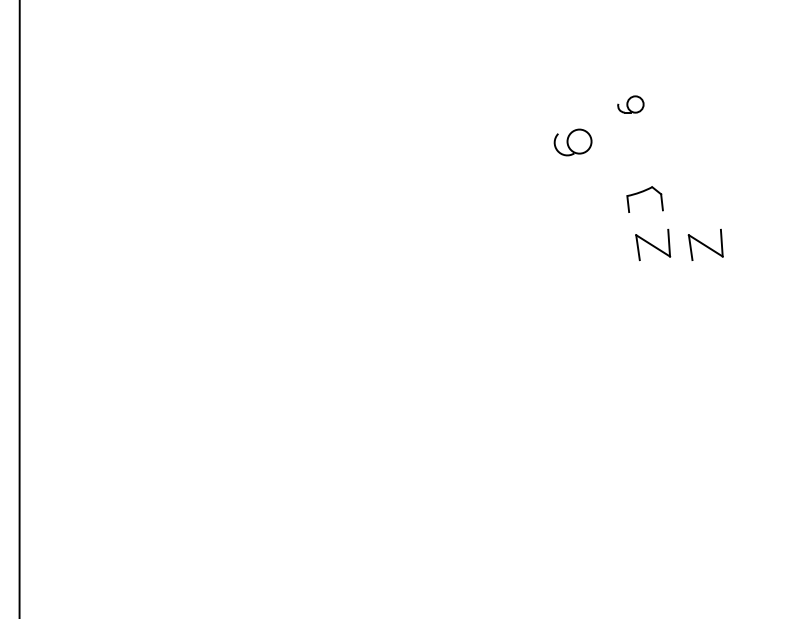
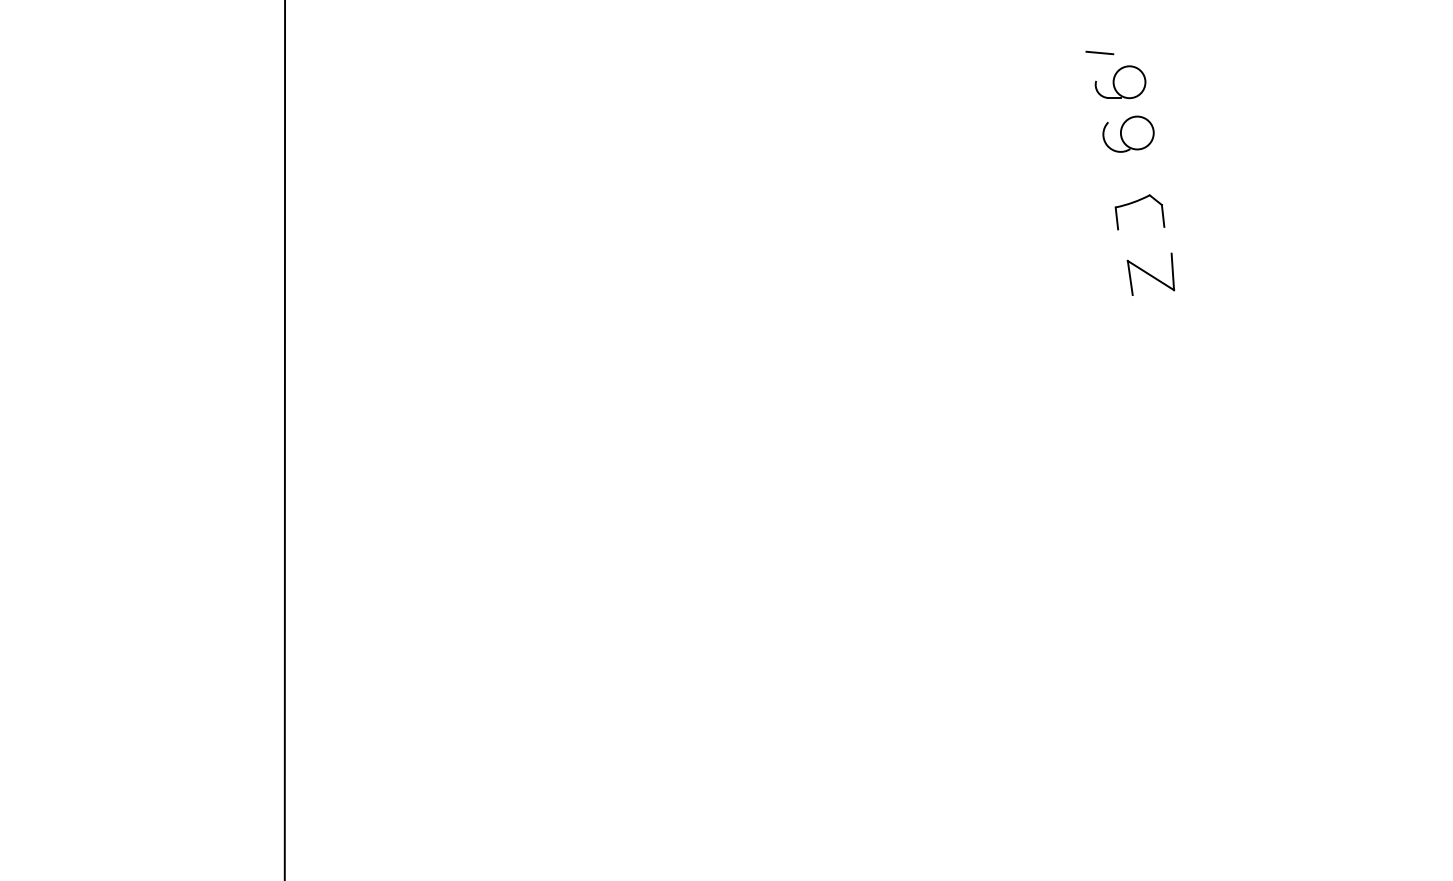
line: (615, 82) -> (1099, 52), added
part: (630, 104) -> (1120, 82), size x1.43
part: (573, 141) -> (1128, 133), moved
part: (705, 244) -> (1222, 273), removed

